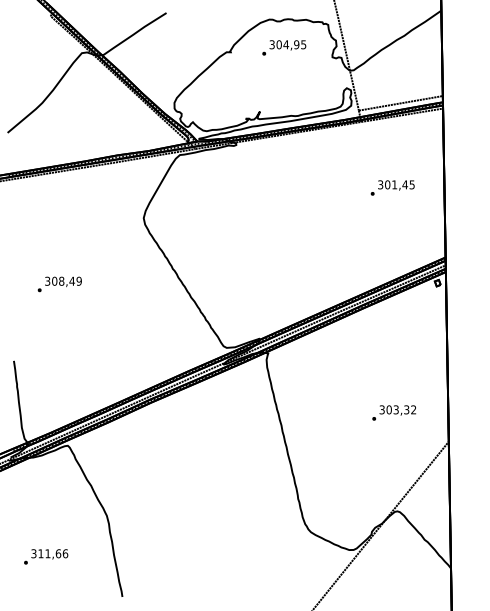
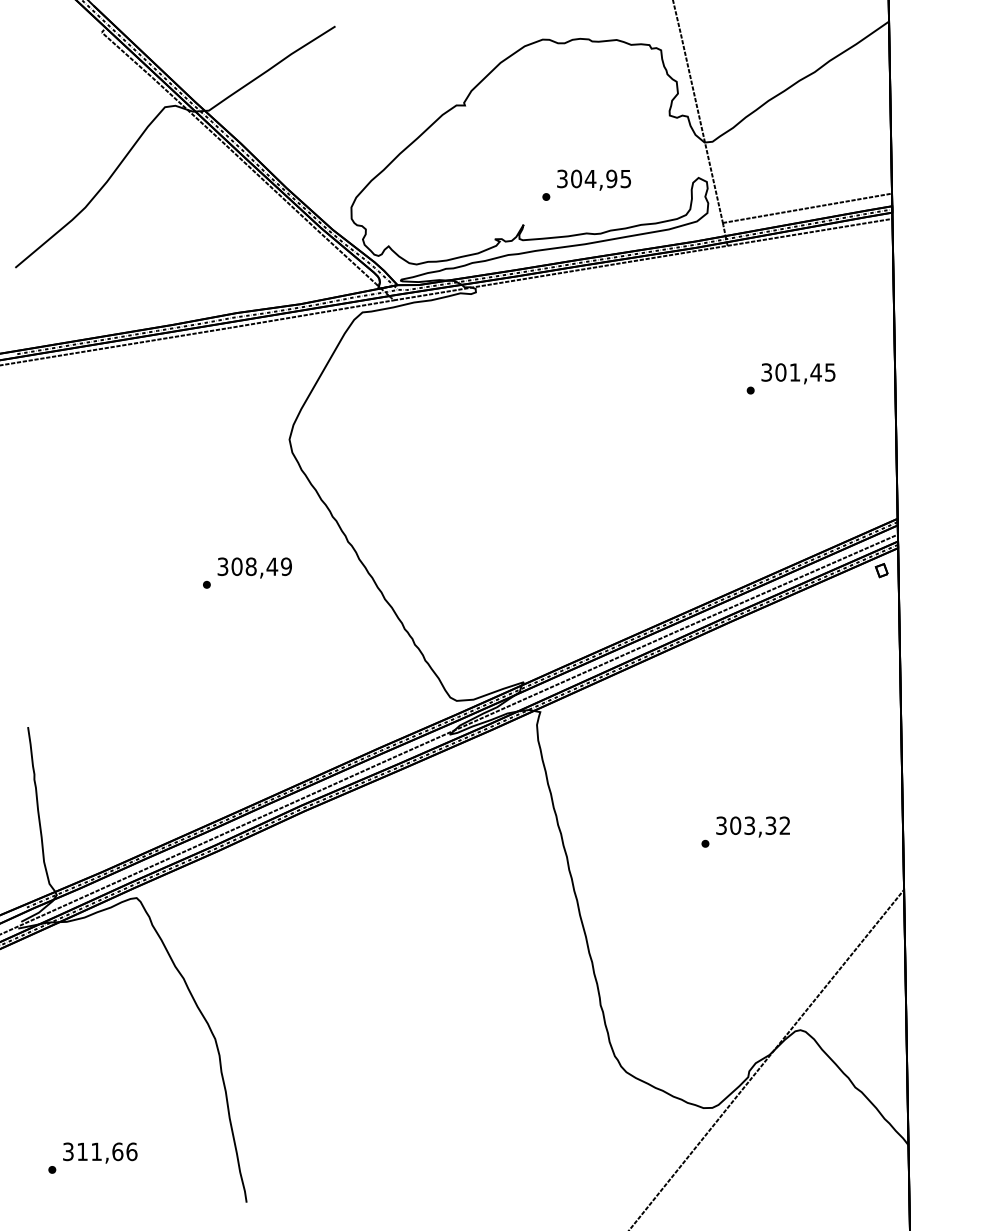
text: (284, 47) -> (587, 184), moved
text: (59, 284) -> (246, 573), moved
text: (394, 412) -> (746, 831), moved
text: (46, 556) -> (93, 1157), moved

